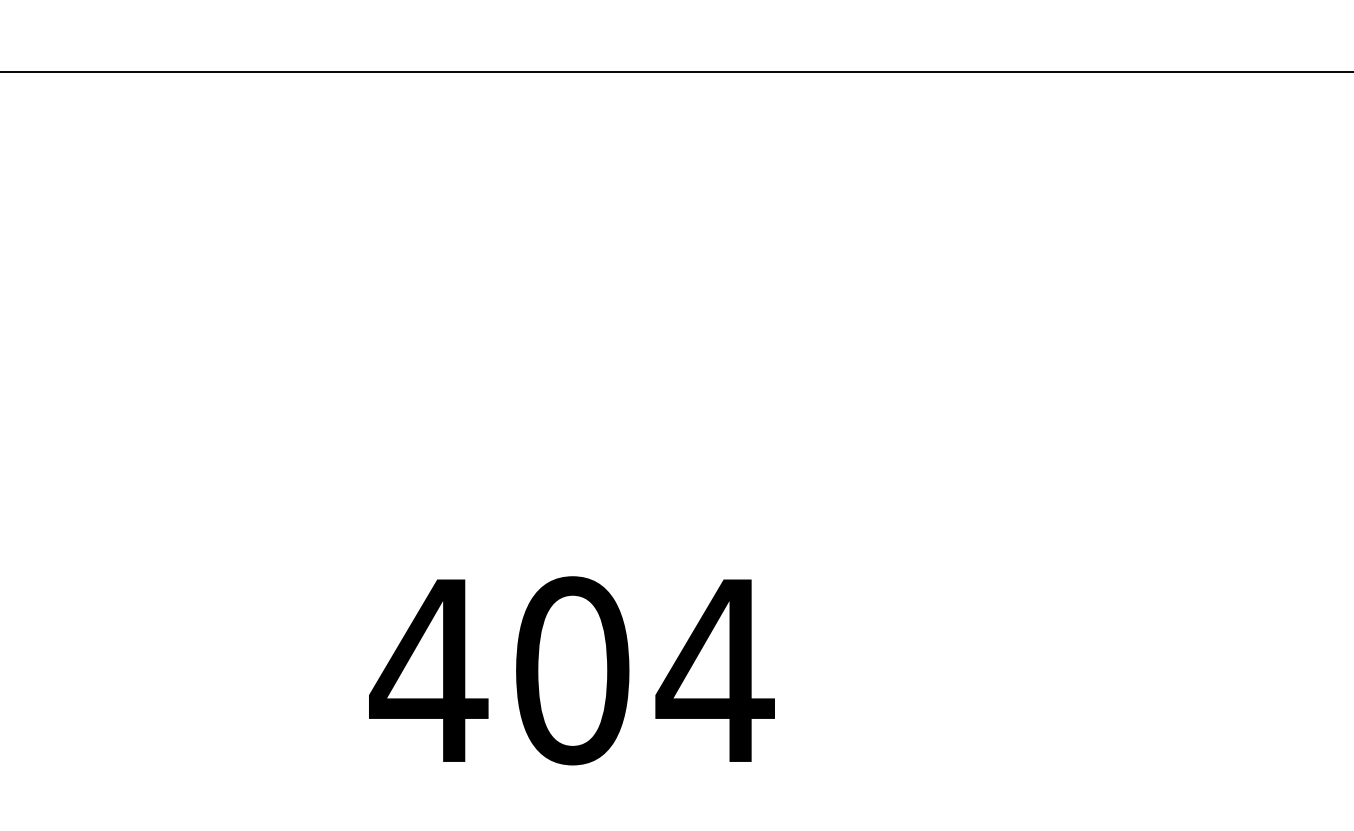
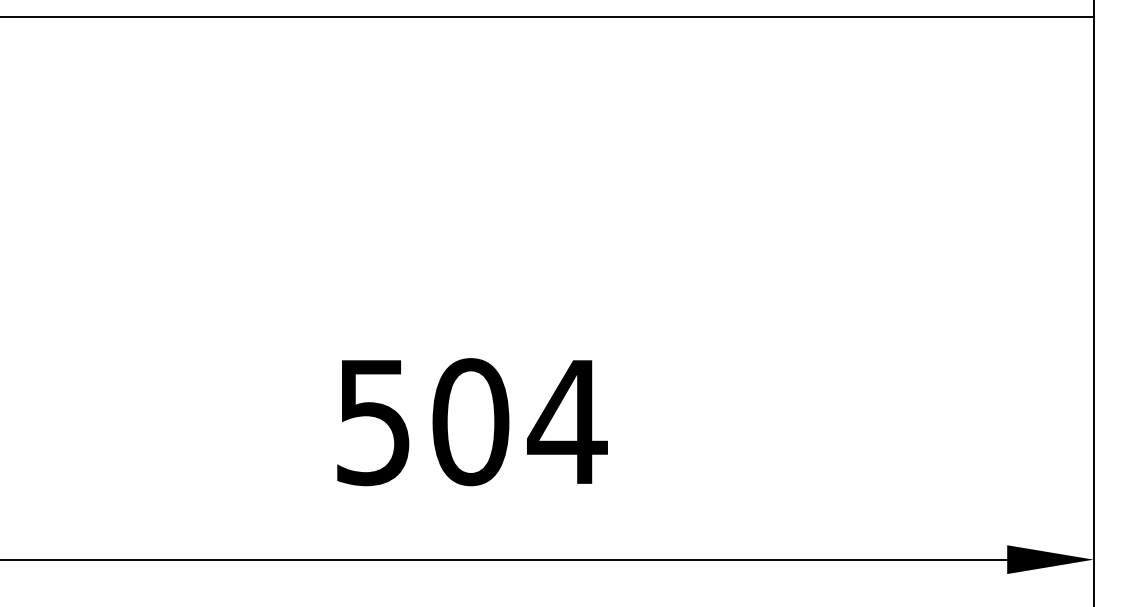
text: (428, 672) -> (373, 423), 404 -> 504

